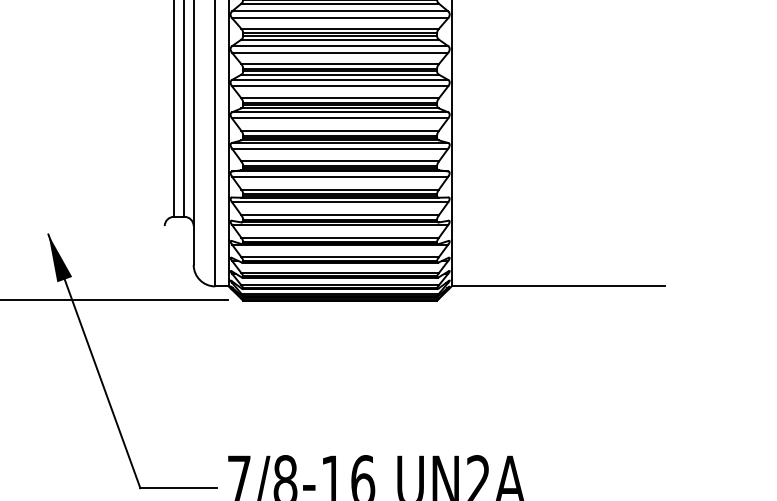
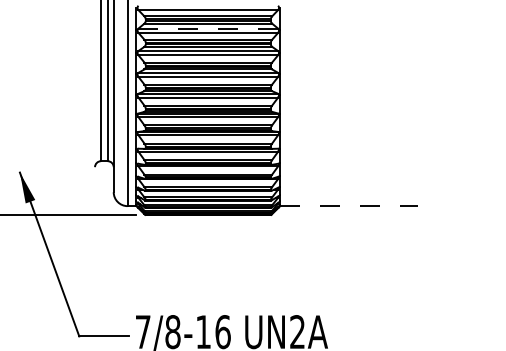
line: (340, 11) -> (208, 28), solid -> dashed
line: (558, 286) -> (349, 206), solid -> dashed

